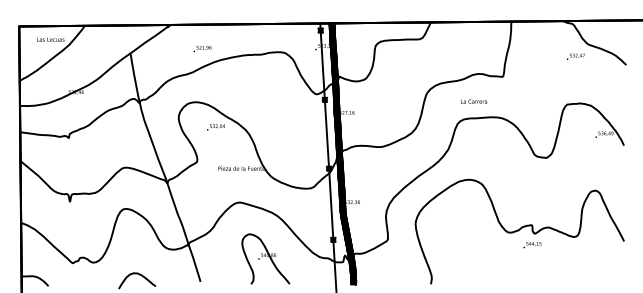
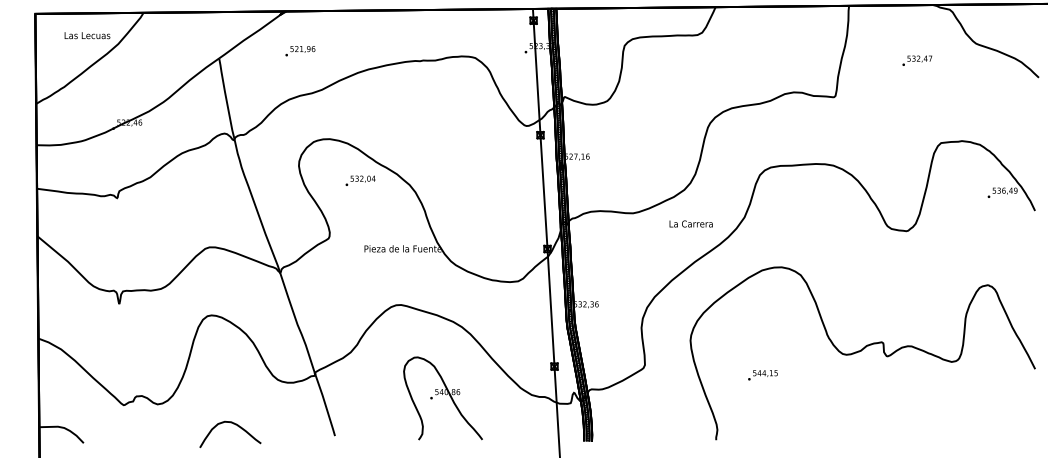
text: (202, 49) -> (300, 51), moved
text: (575, 56) -> (916, 60), moved
text: (474, 101) -> (691, 223), moved
text: (532, 245) -> (763, 375), moved

